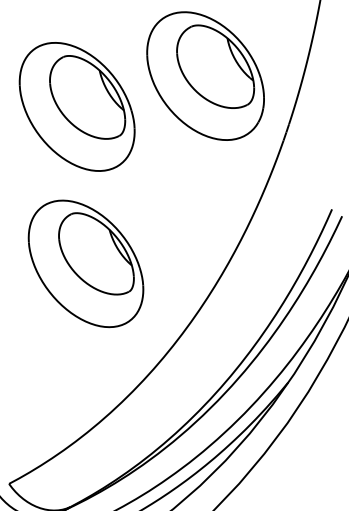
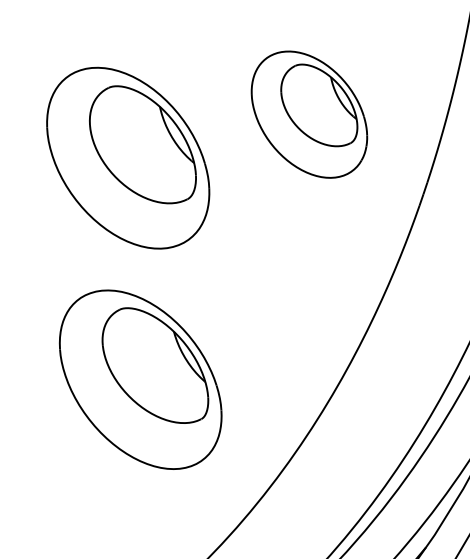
part: (205, 75) -> (309, 113), size x0.7

